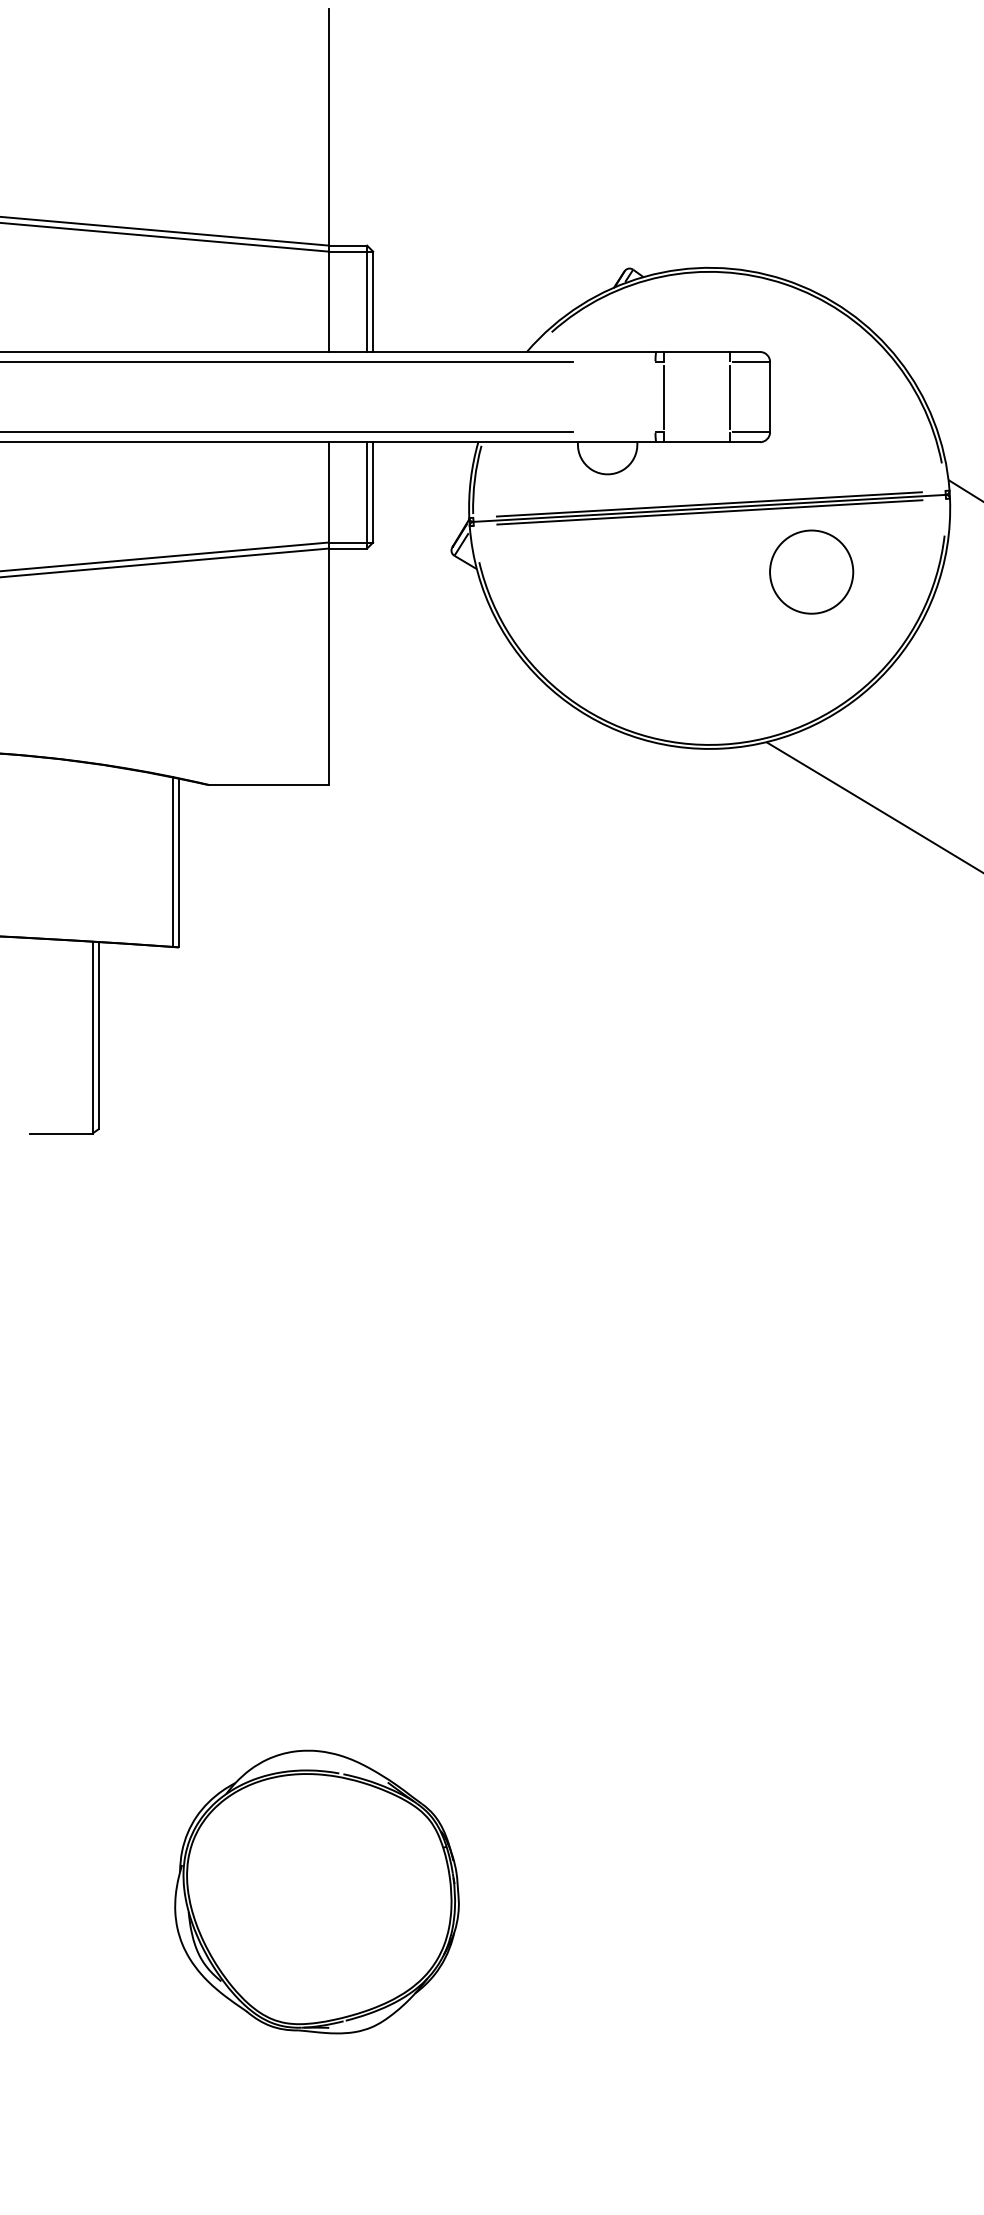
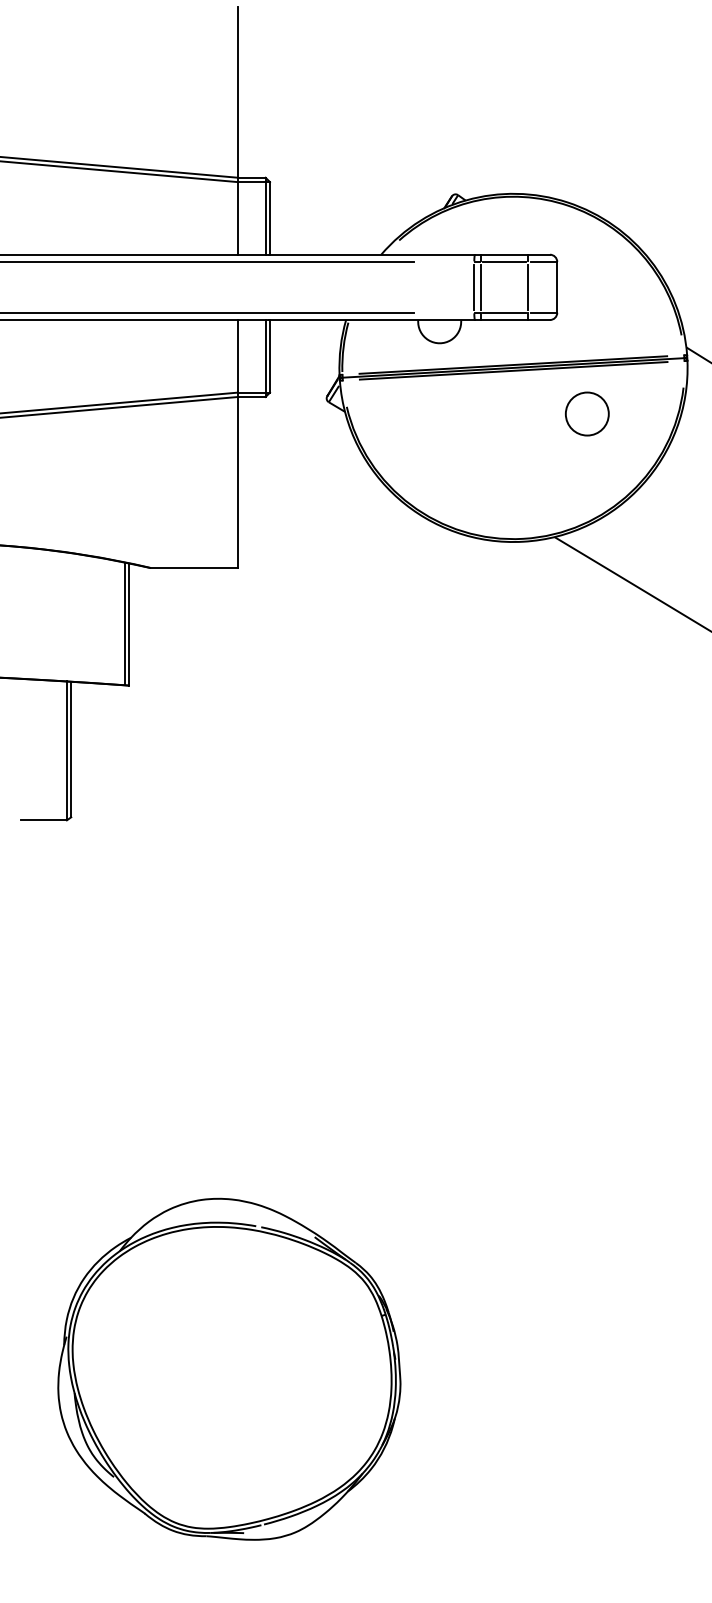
line: (696, 362) -> (503, 262), added
line: (655, 396) -> (474, 286), added
line: (696, 432) -> (503, 313), added
circle: (811, 571) -> (587, 413), size x0.71
part: (316, 1891) -> (228, 1368), size x1.67

